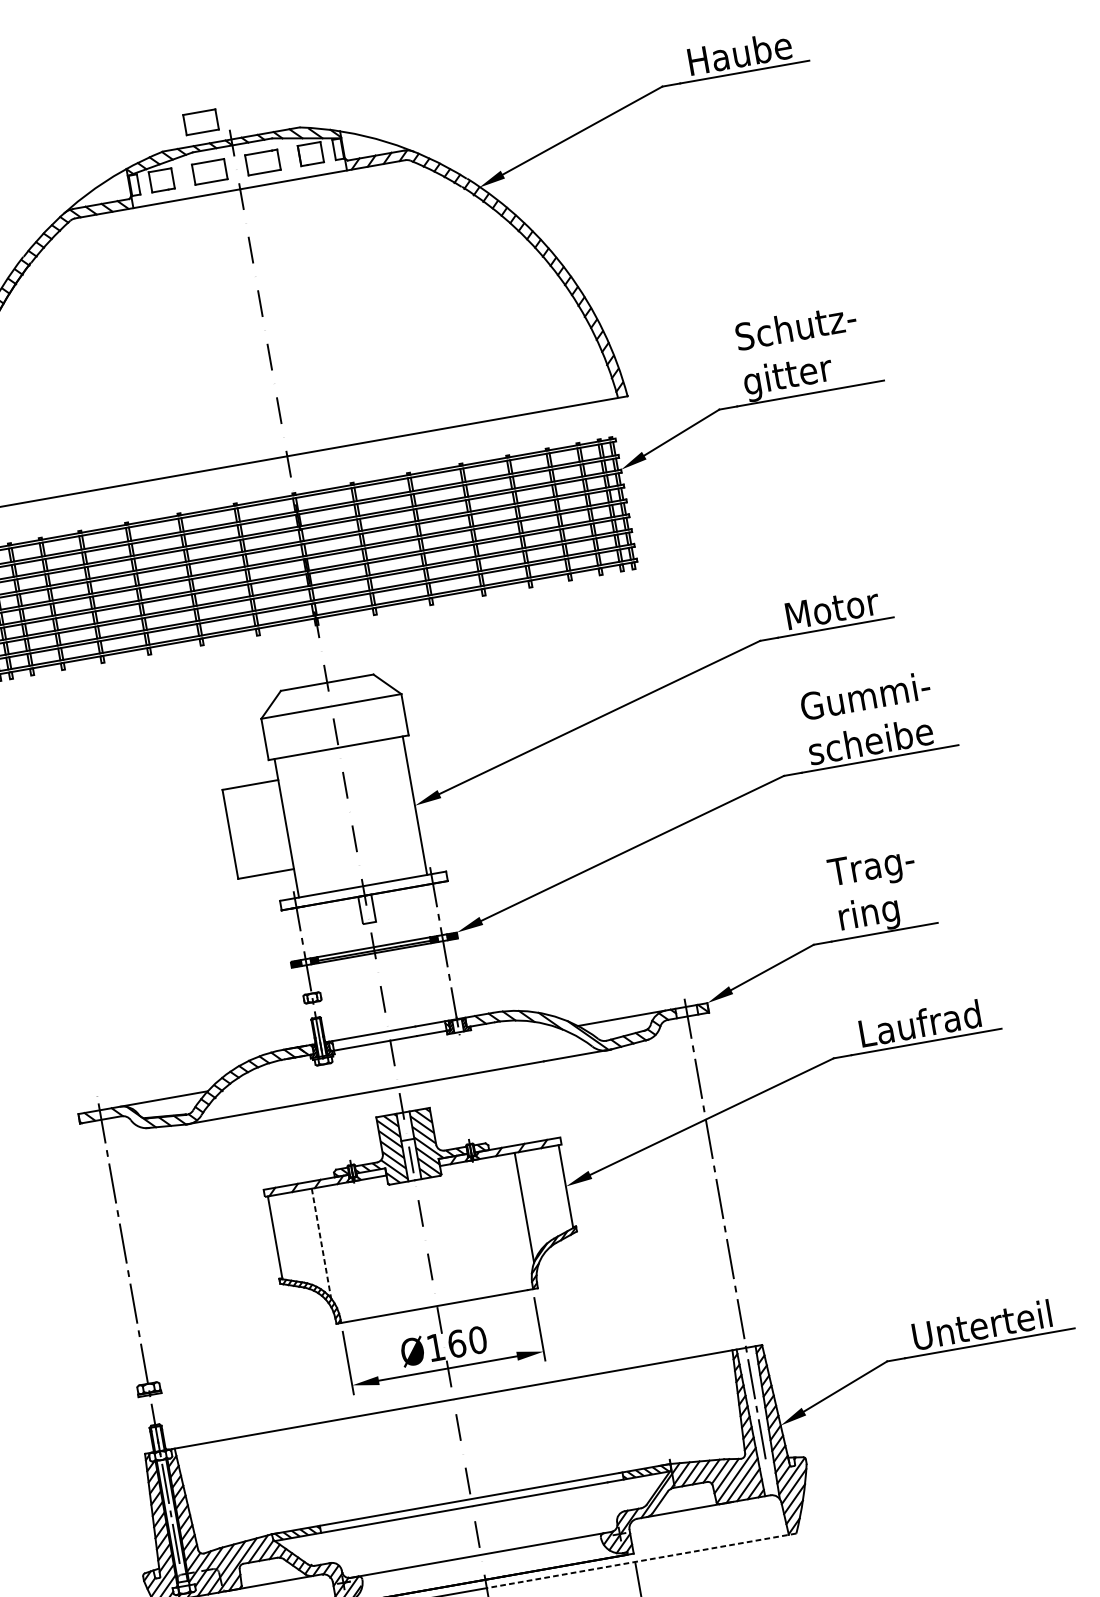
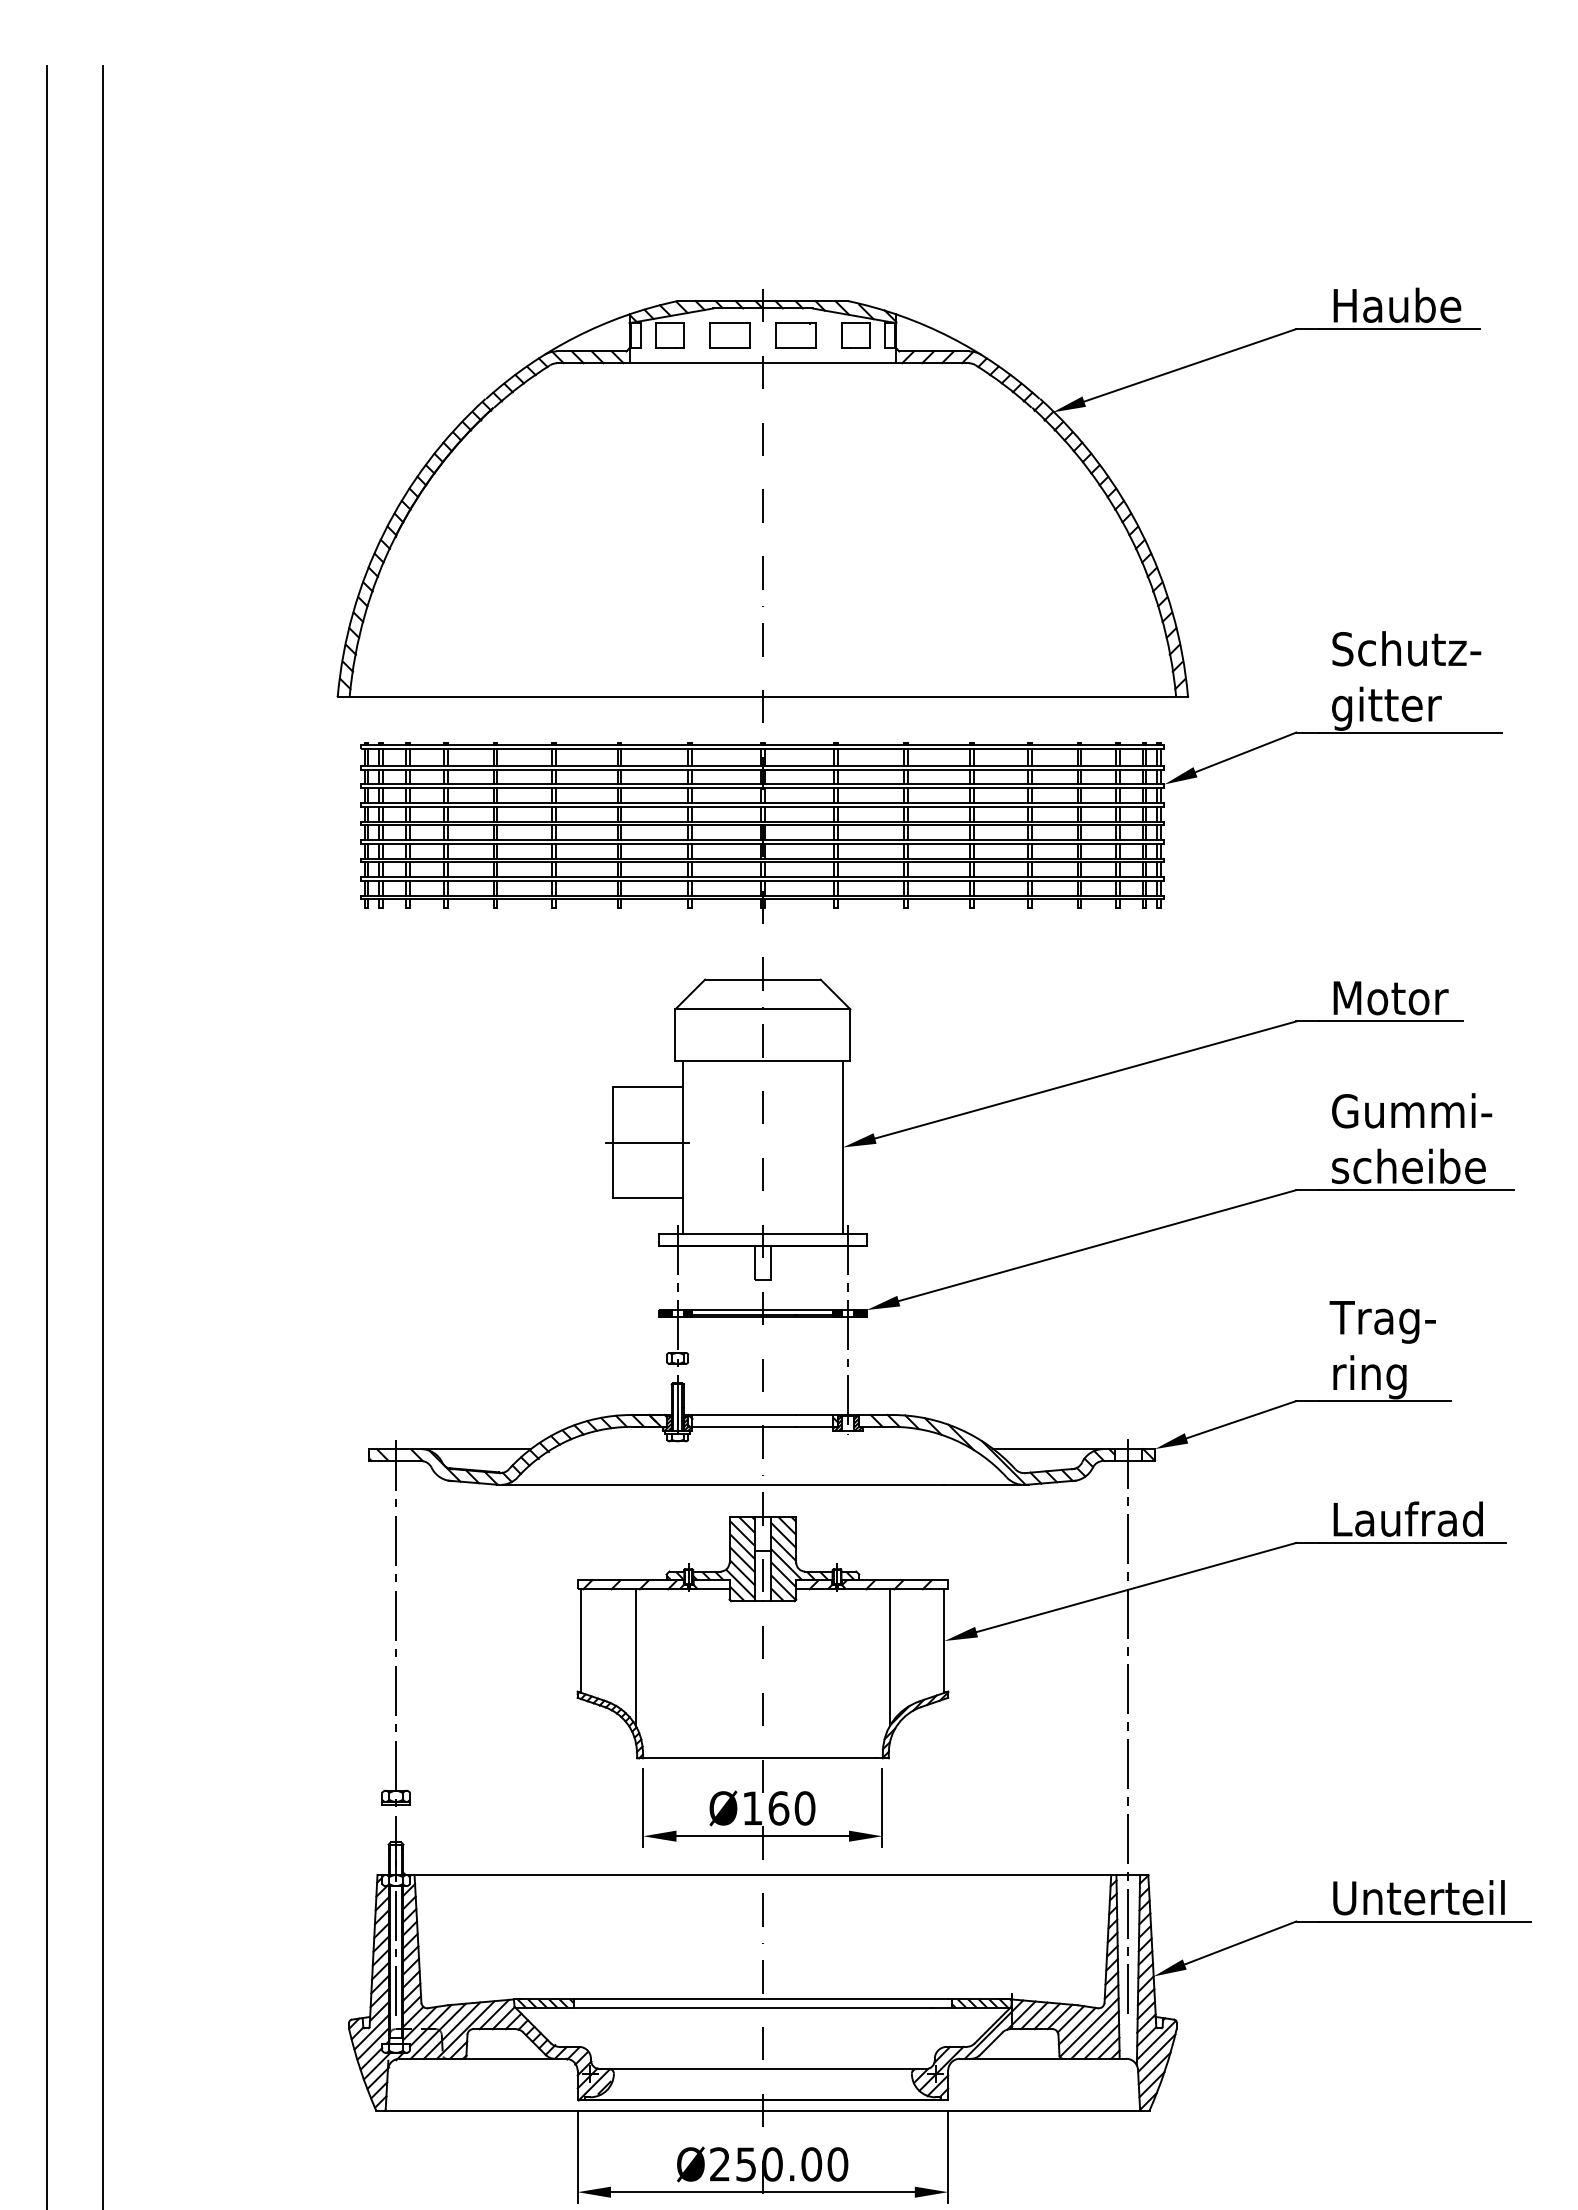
part: (200, 122) -> (729, 273), removed
line: (257, 829) -> (647, 1142), added
line: (321, 1244) -> (636, 1658), dashed -> solid
line: (641, 1560) -> (955, 2110), dashed -> solid

